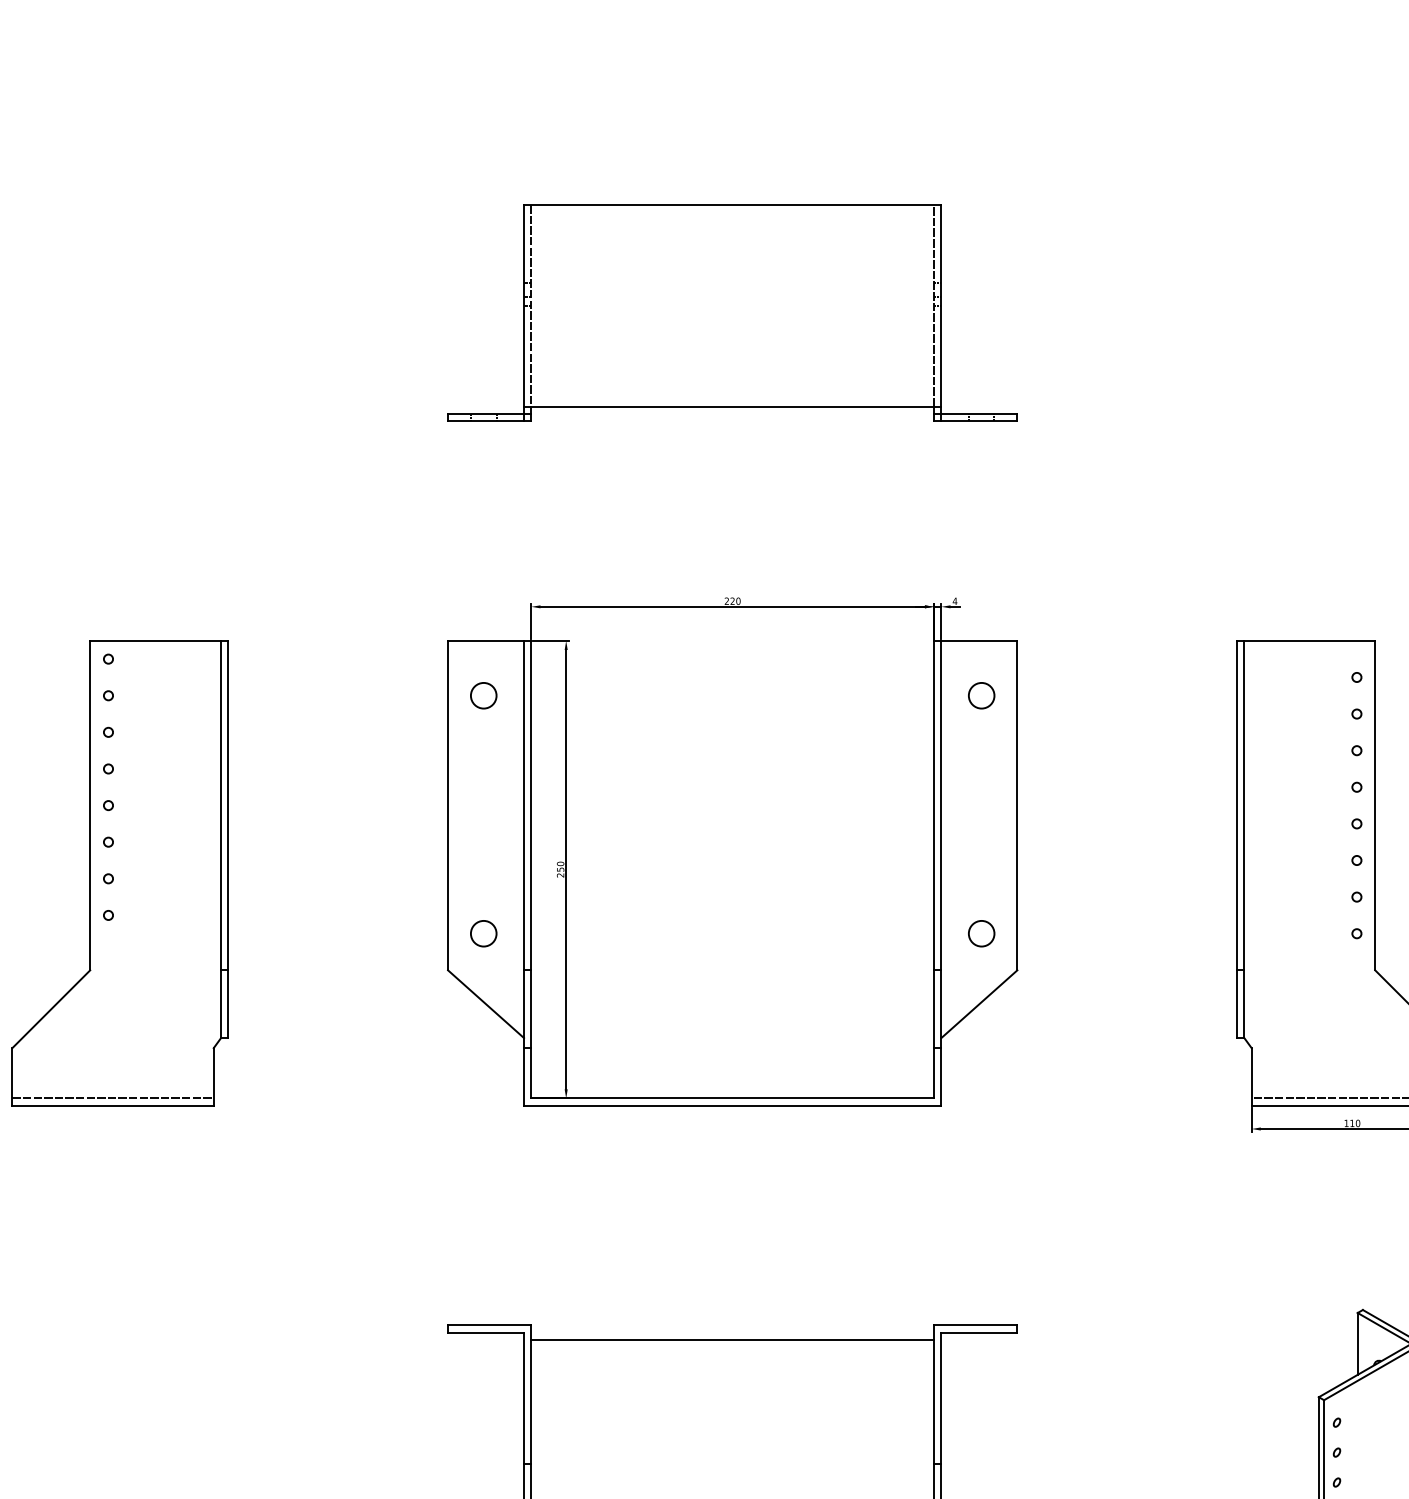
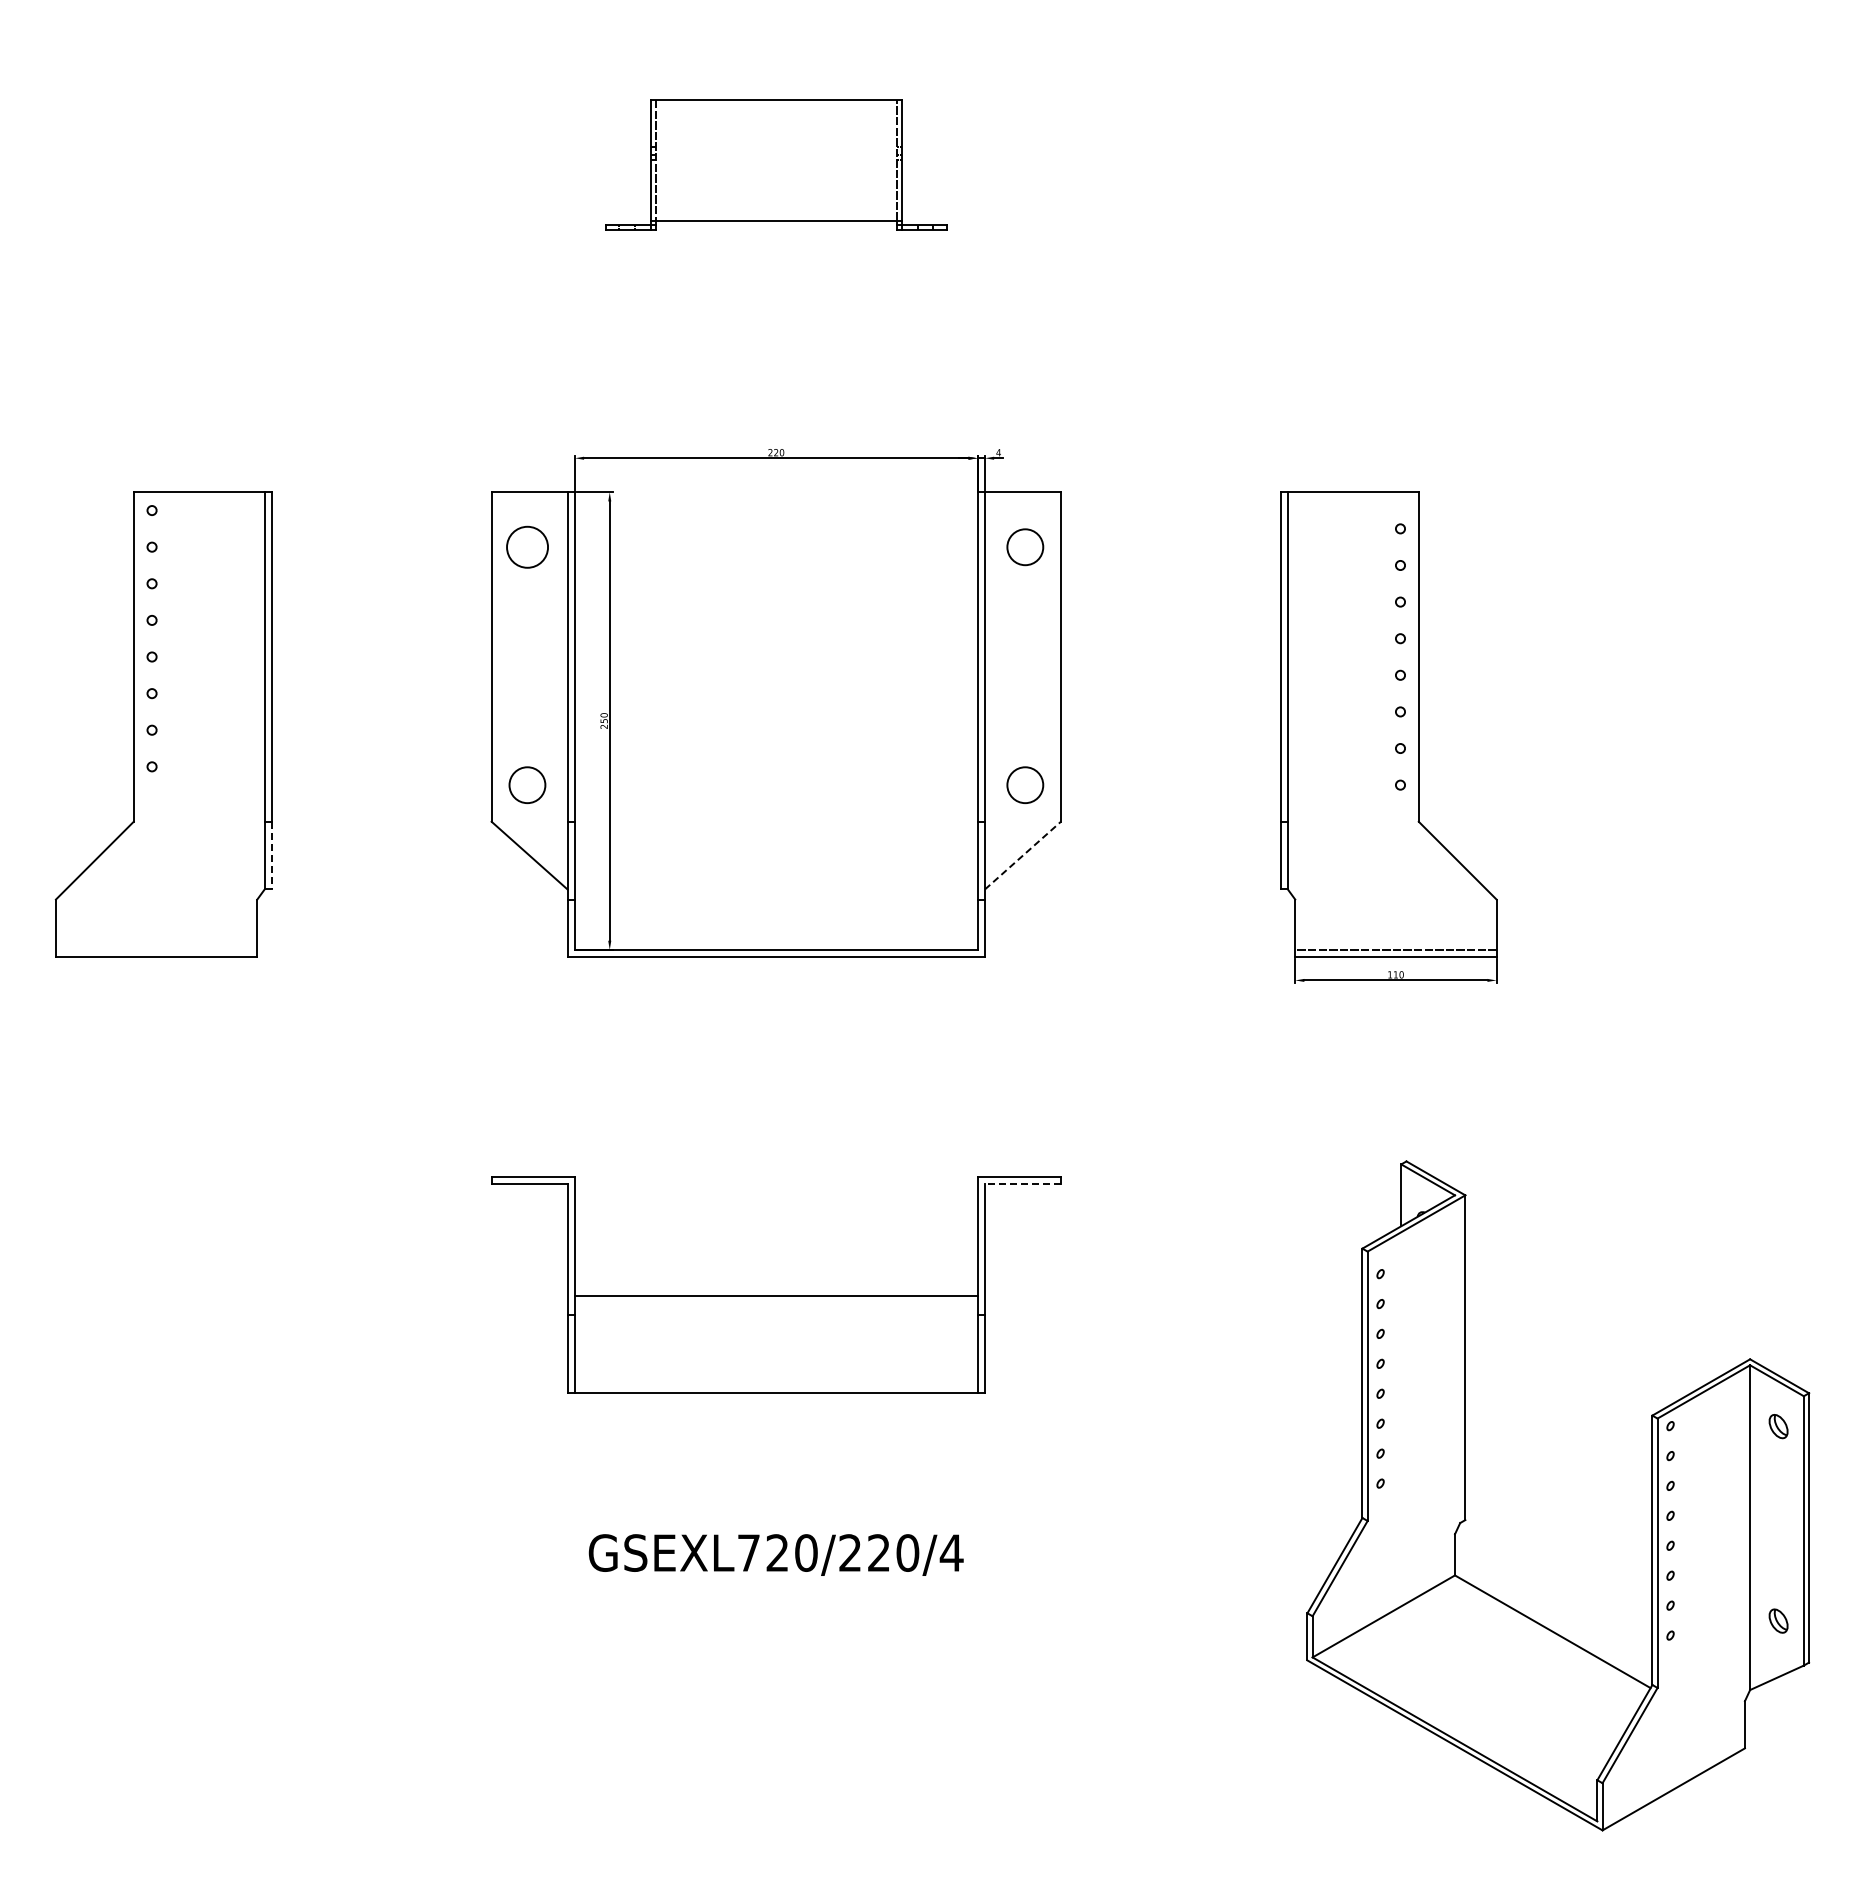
part: (732, 313) -> (776, 164), size x0.6
circle: (482, 695) -> (526, 546), size x1.6
circle: (980, 695) -> (1024, 546), size x1.4
circle: (482, 933) -> (526, 784), size x1.4
circle: (980, 933) -> (1024, 784), size x1.4
line: (227, 1004) -> (271, 855), solid -> dashed
line: (978, 1004) -> (1022, 855), solid -> dashed
line: (112, 1098) -> (156, 949), removed
line: (978, 1333) -> (1022, 1184), solid -> dashed
line: (731, 1340) -> (775, 1295), moved

